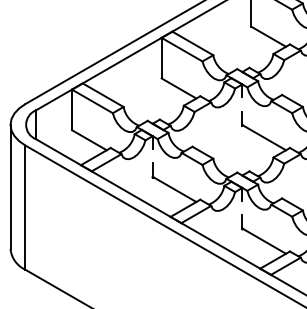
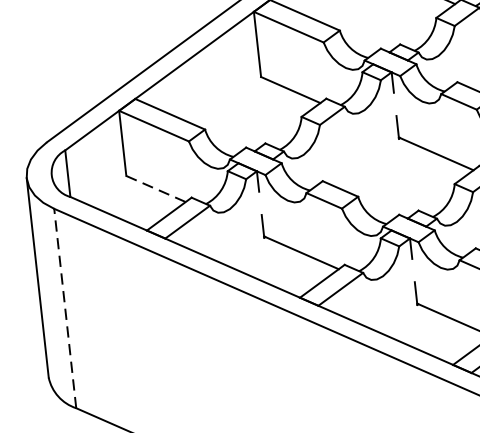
line: (89, 140) -> (156, 189), solid -> dashed
line: (25, 207) -> (65, 308), solid -> dashed

